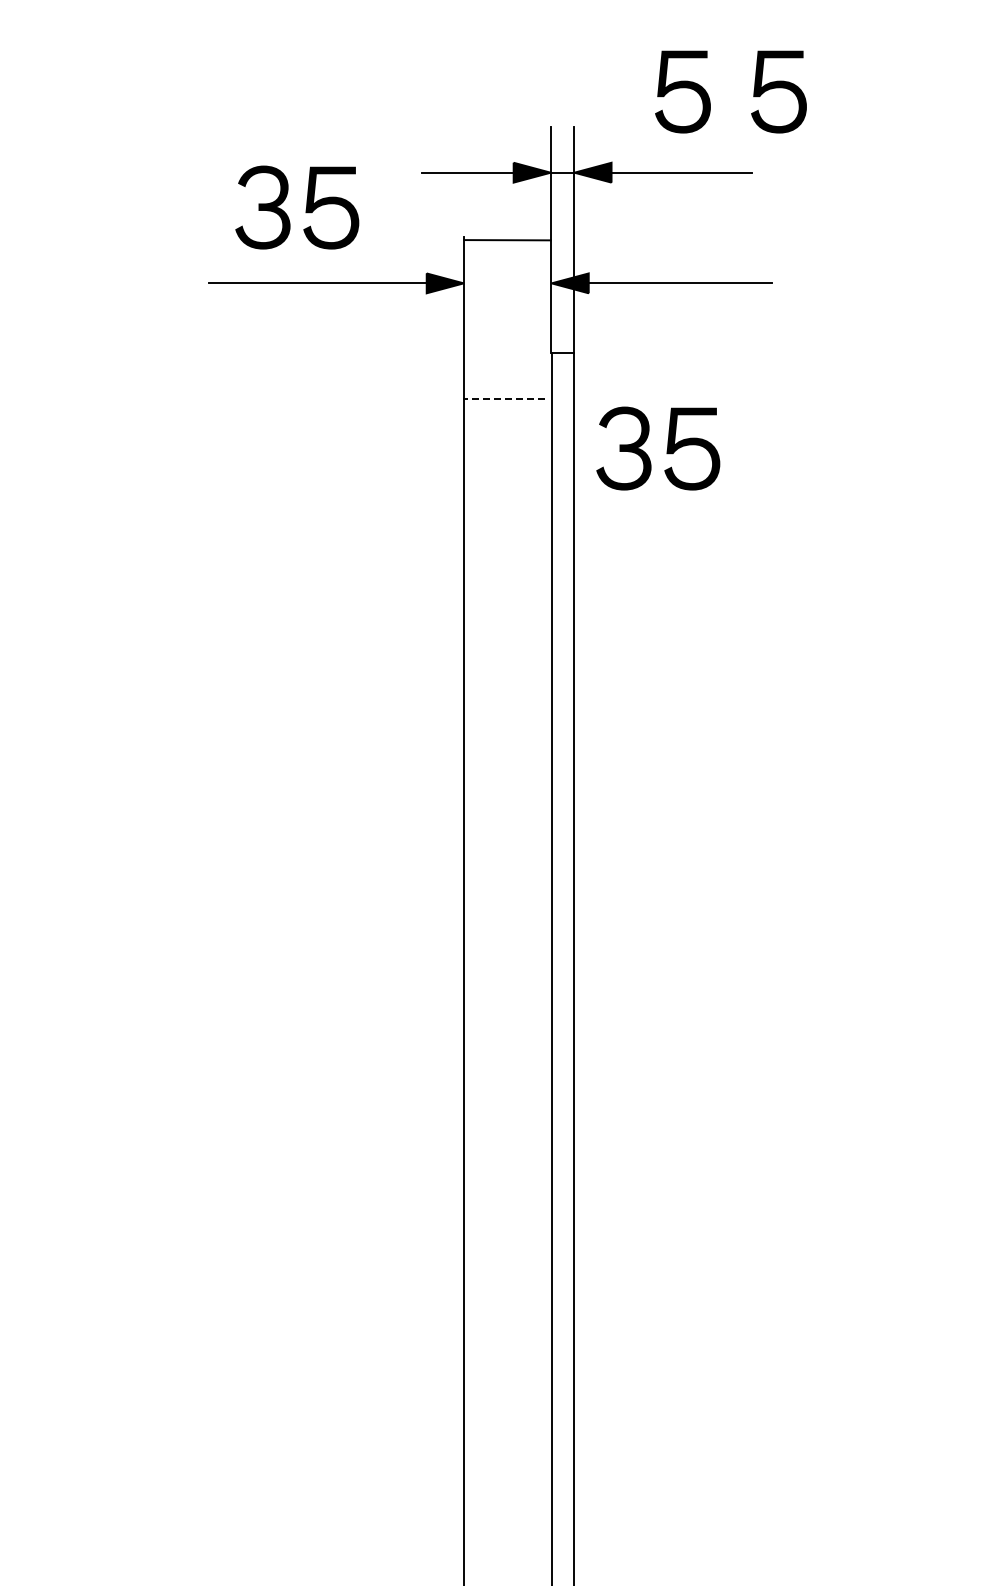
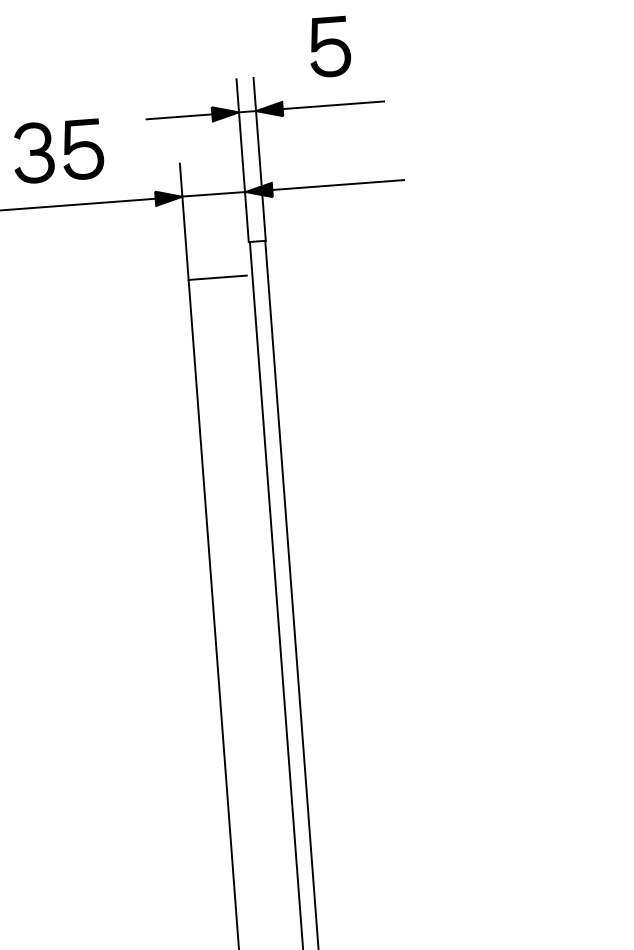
part: (778, 91) -> (398, 41), removed
line: (507, 240) -> (213, 194), moved
line: (503, 398) -> (217, 277), dashed -> solid
part: (666, 450) -> (337, 306), removed

